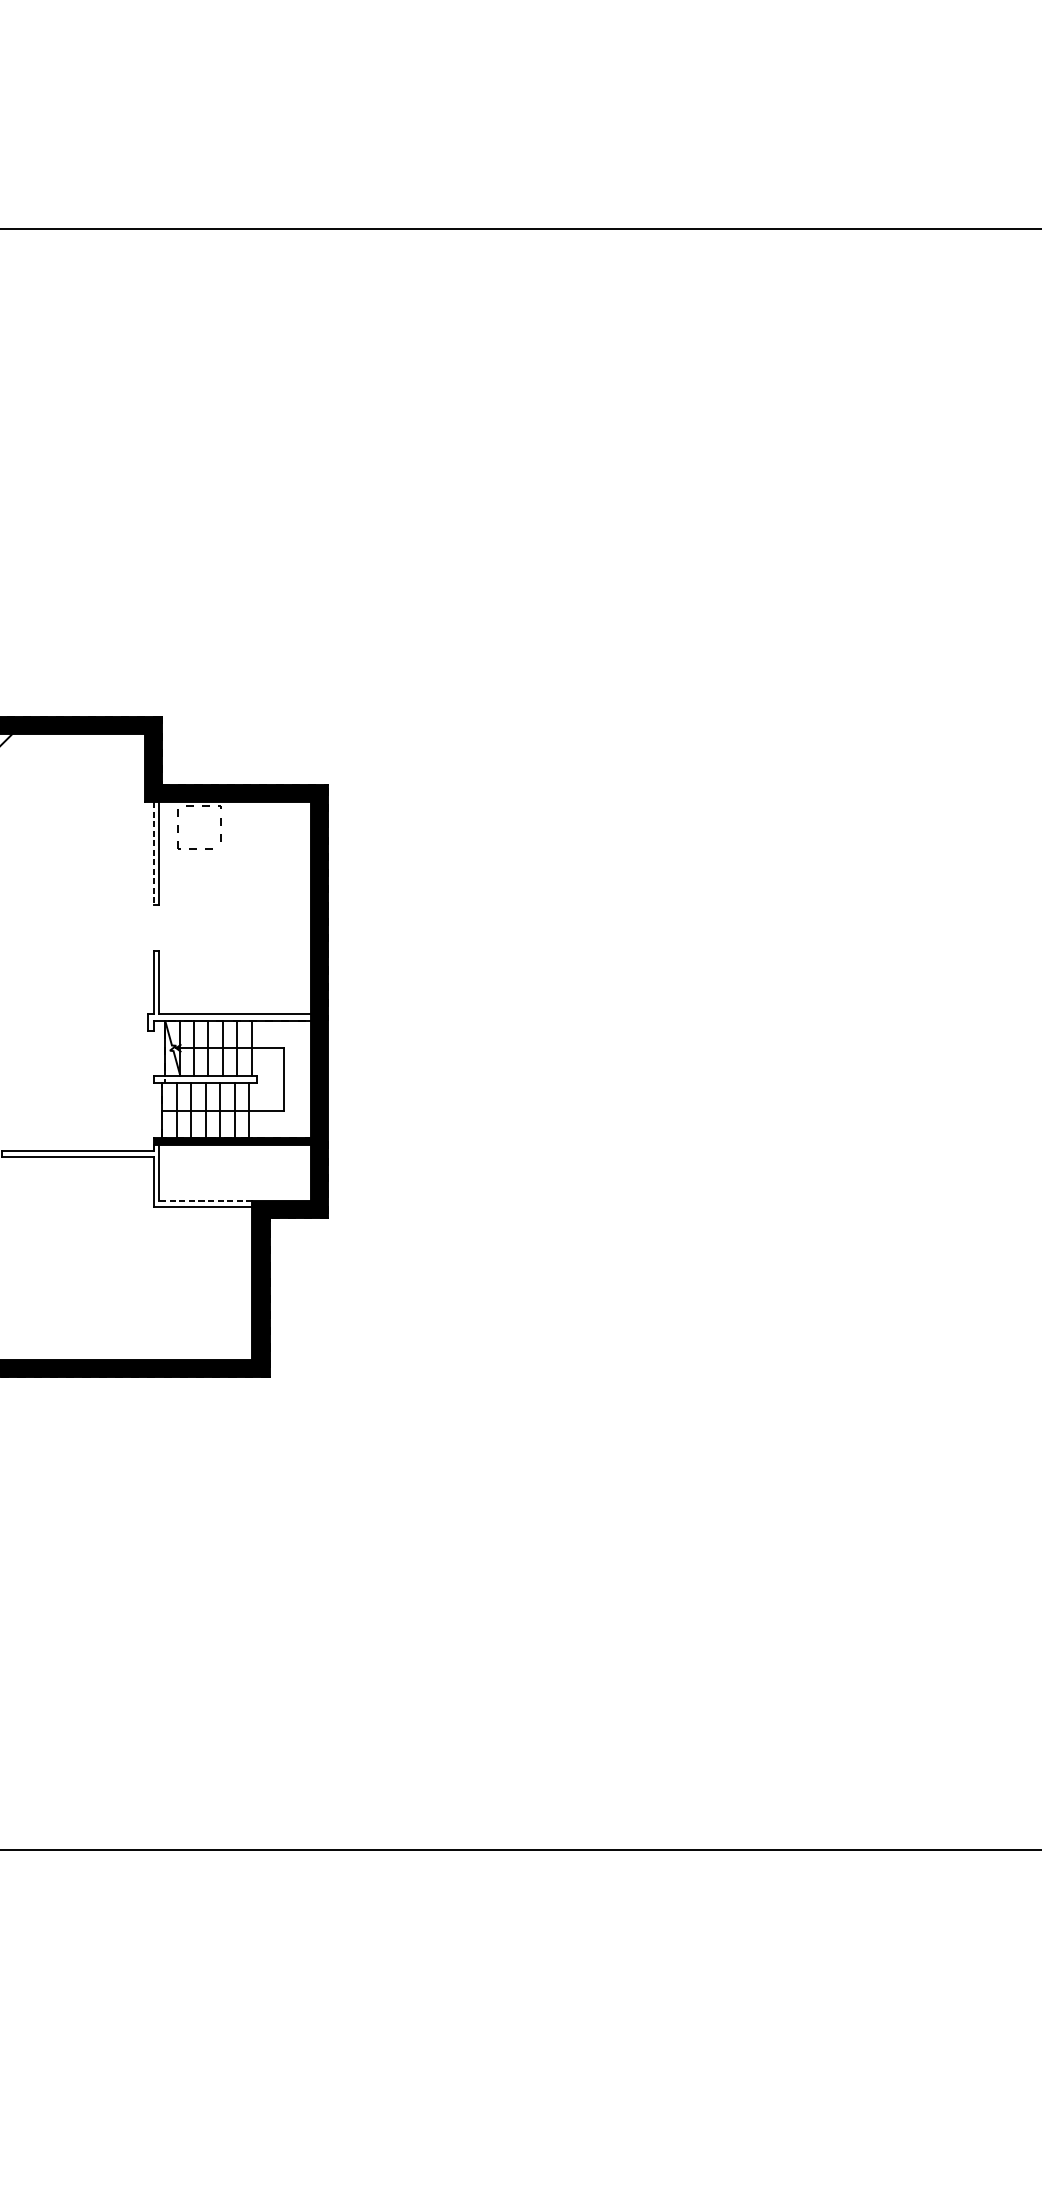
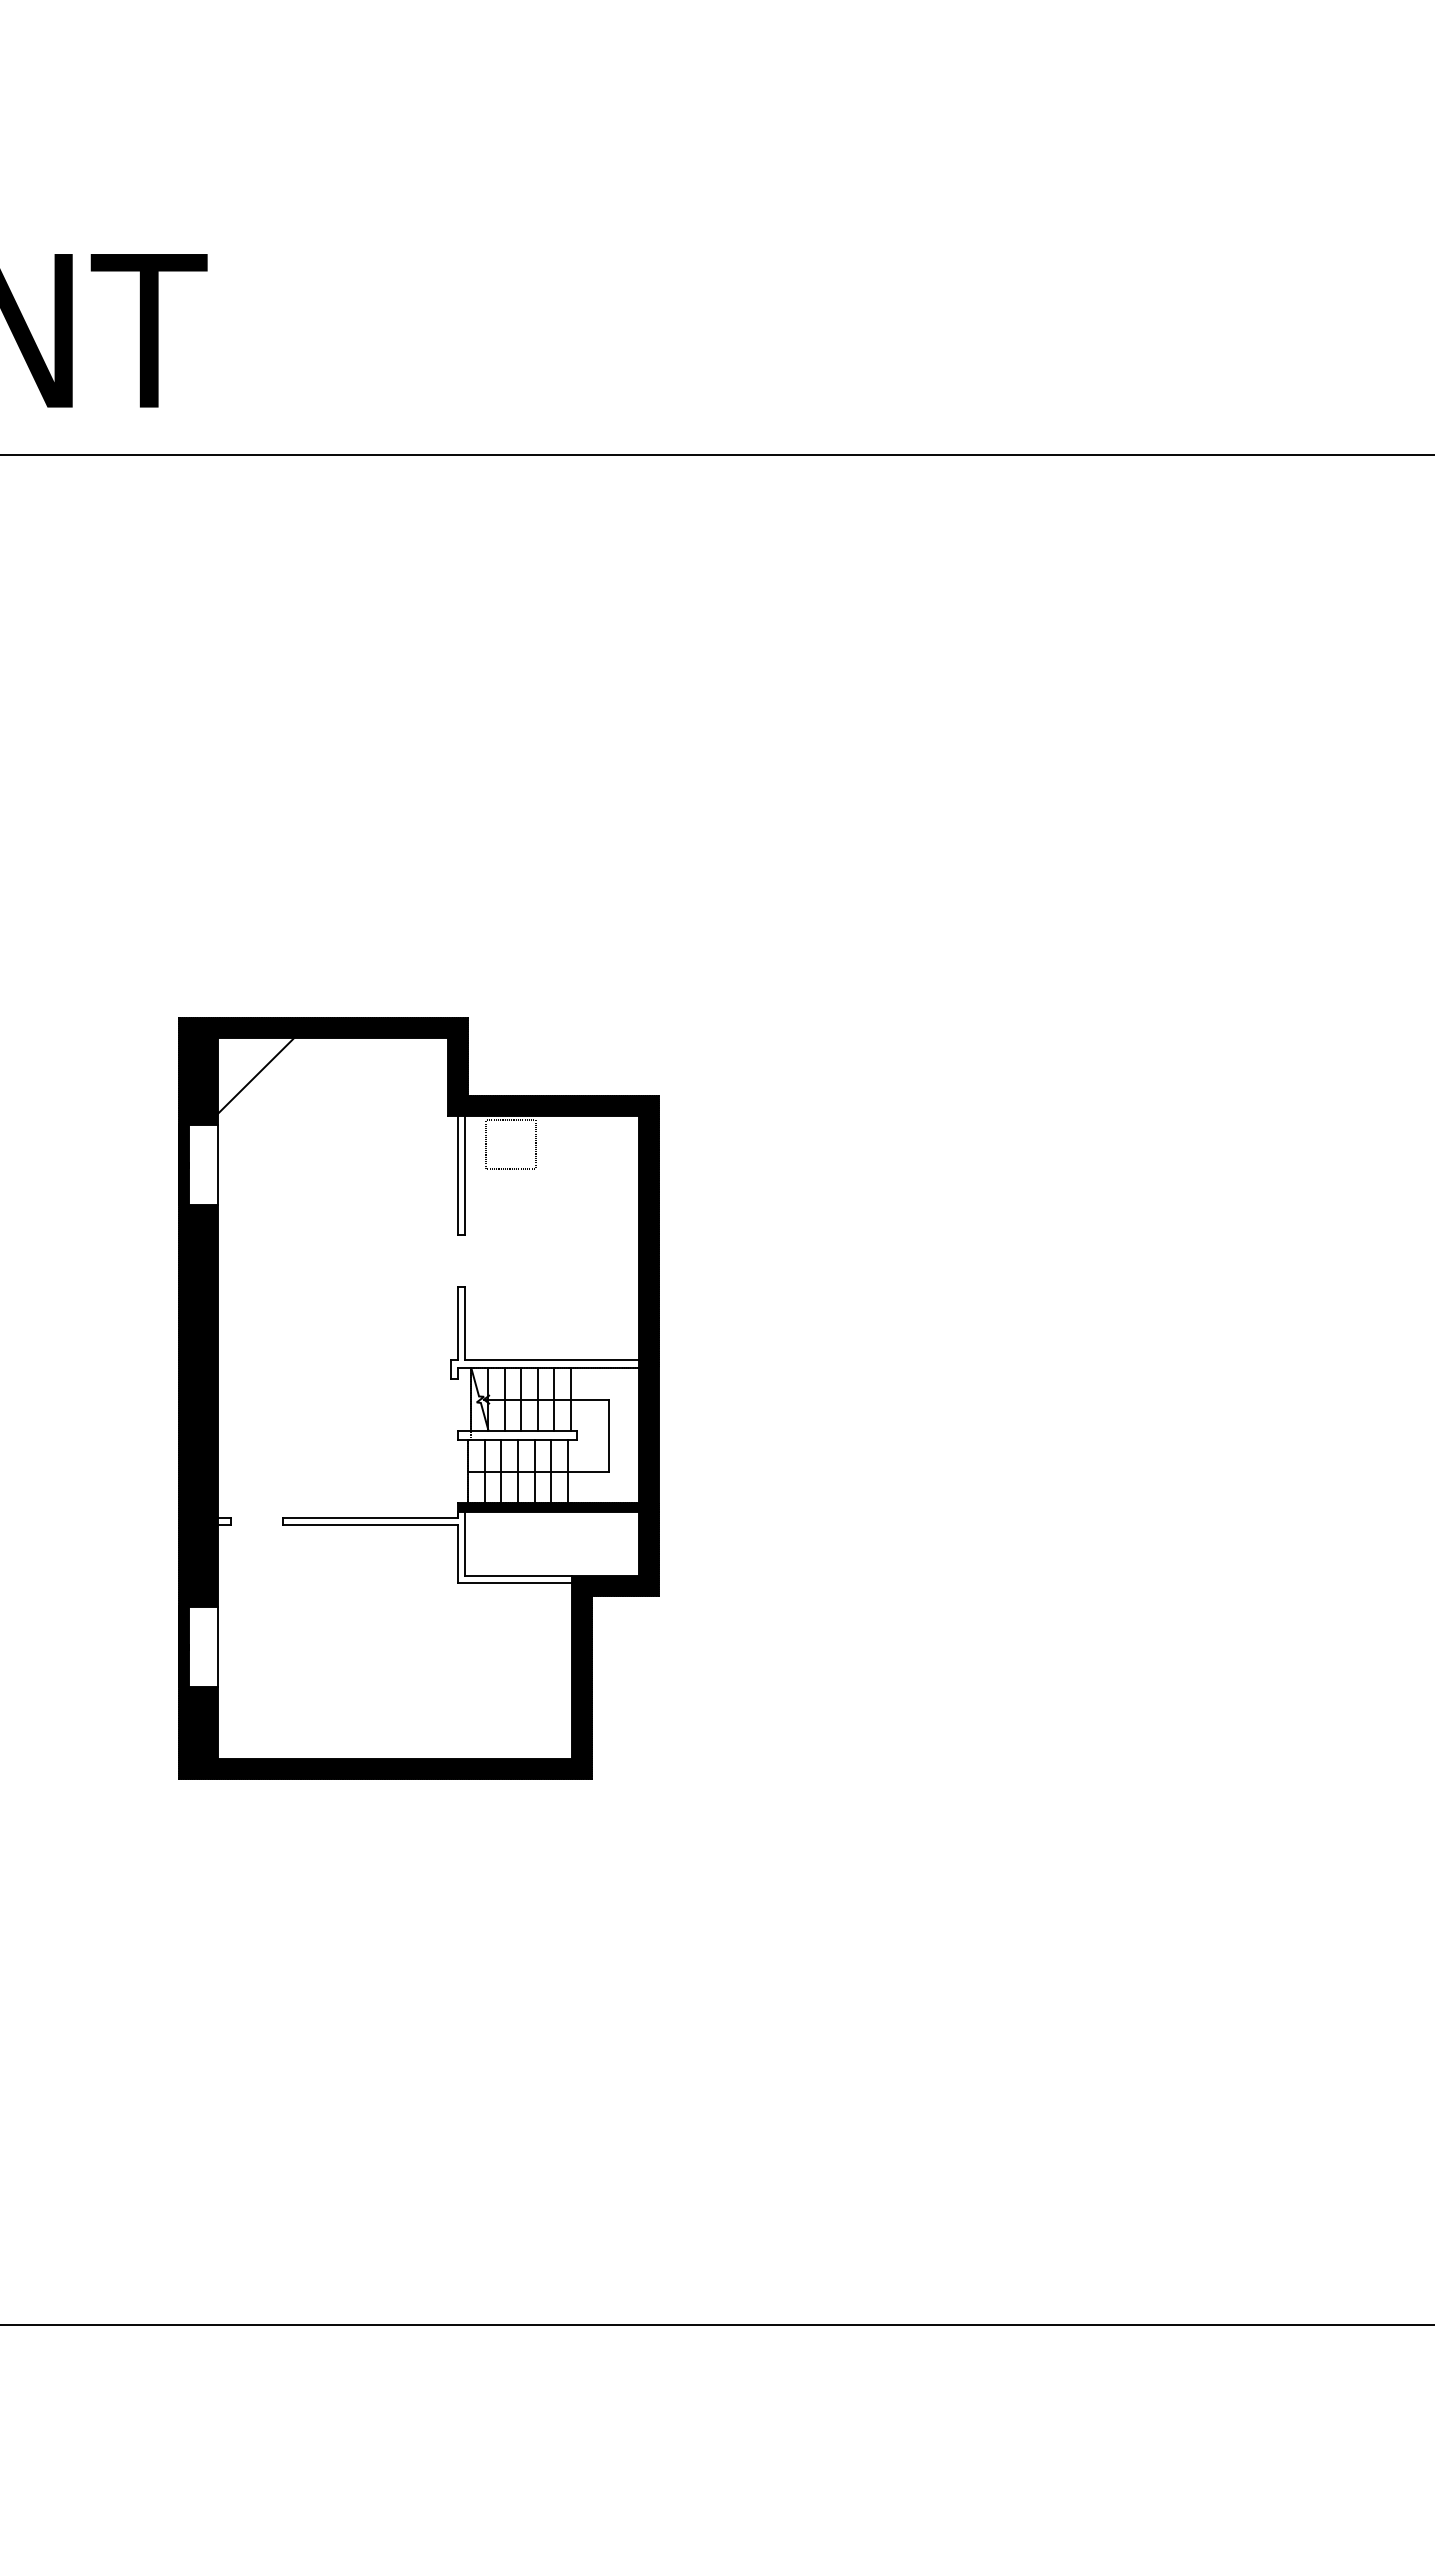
line: (153, 853) -> (457, 1175), dashed -> solid
line: (206, 1200) -> (518, 1575), dashed -> solid

